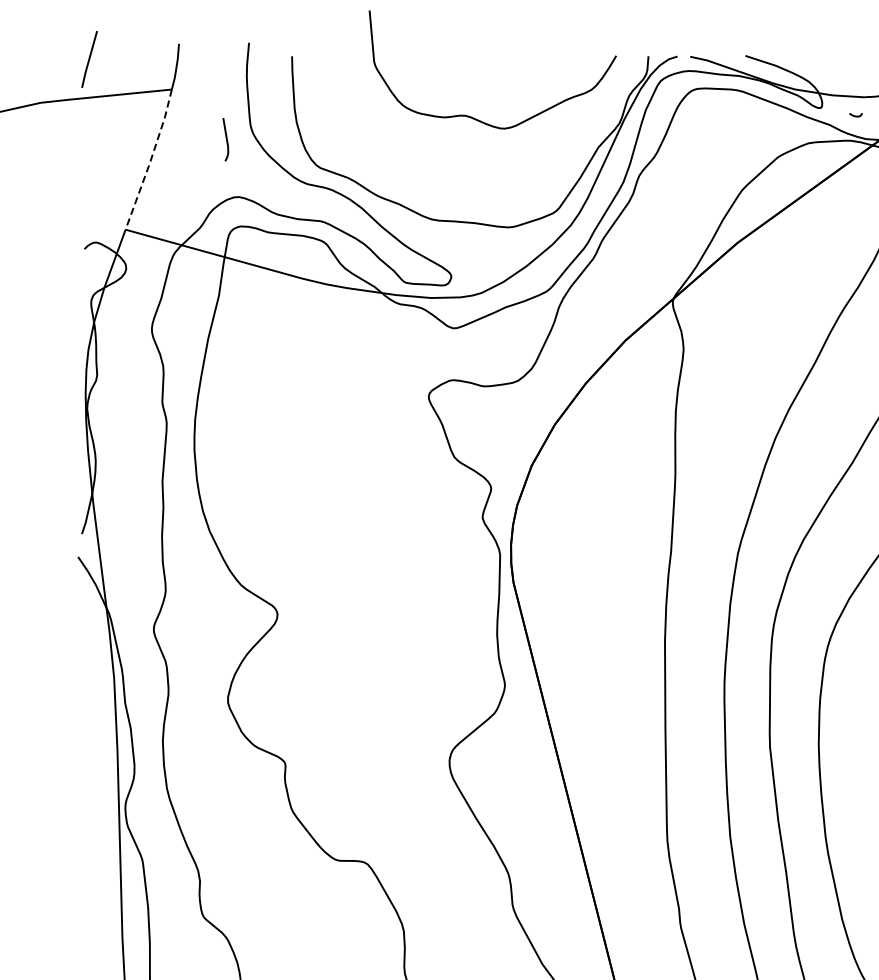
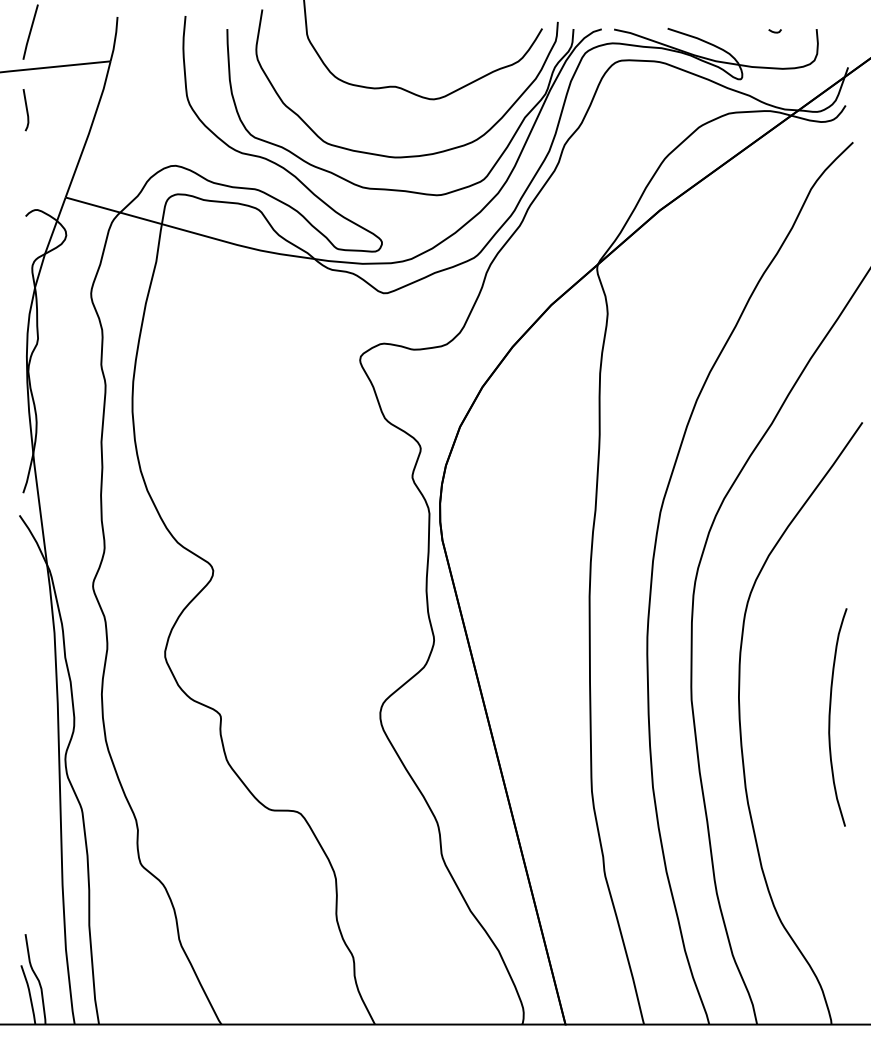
curve: (855, 115) -> (774, 31), moved
line: (226, 140) -> (26, 110), moved
line: (151, 160) -> (90, 130), dashed -> solid
curve: (479, 186) -> (409, 155), added

